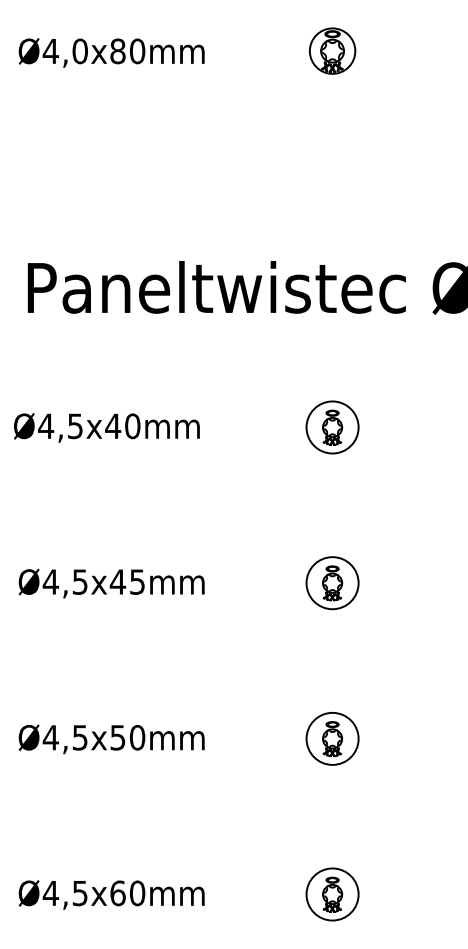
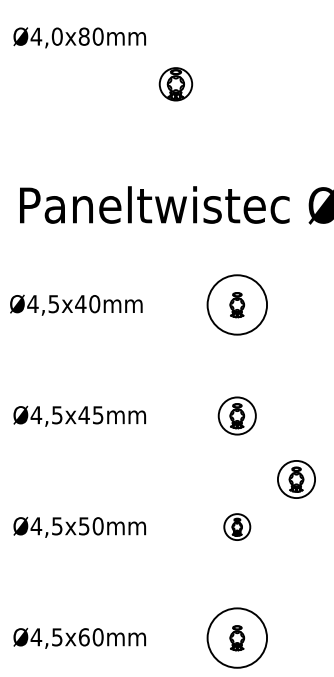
part: (332, 50) -> (175, 83), moved
circle: (332, 427) -> (237, 304), size x1.6
part: (415, 672) -> (296, 479), added
part: (332, 738) -> (237, 526), size x0.7
circle: (332, 894) -> (237, 638), size x1.6

